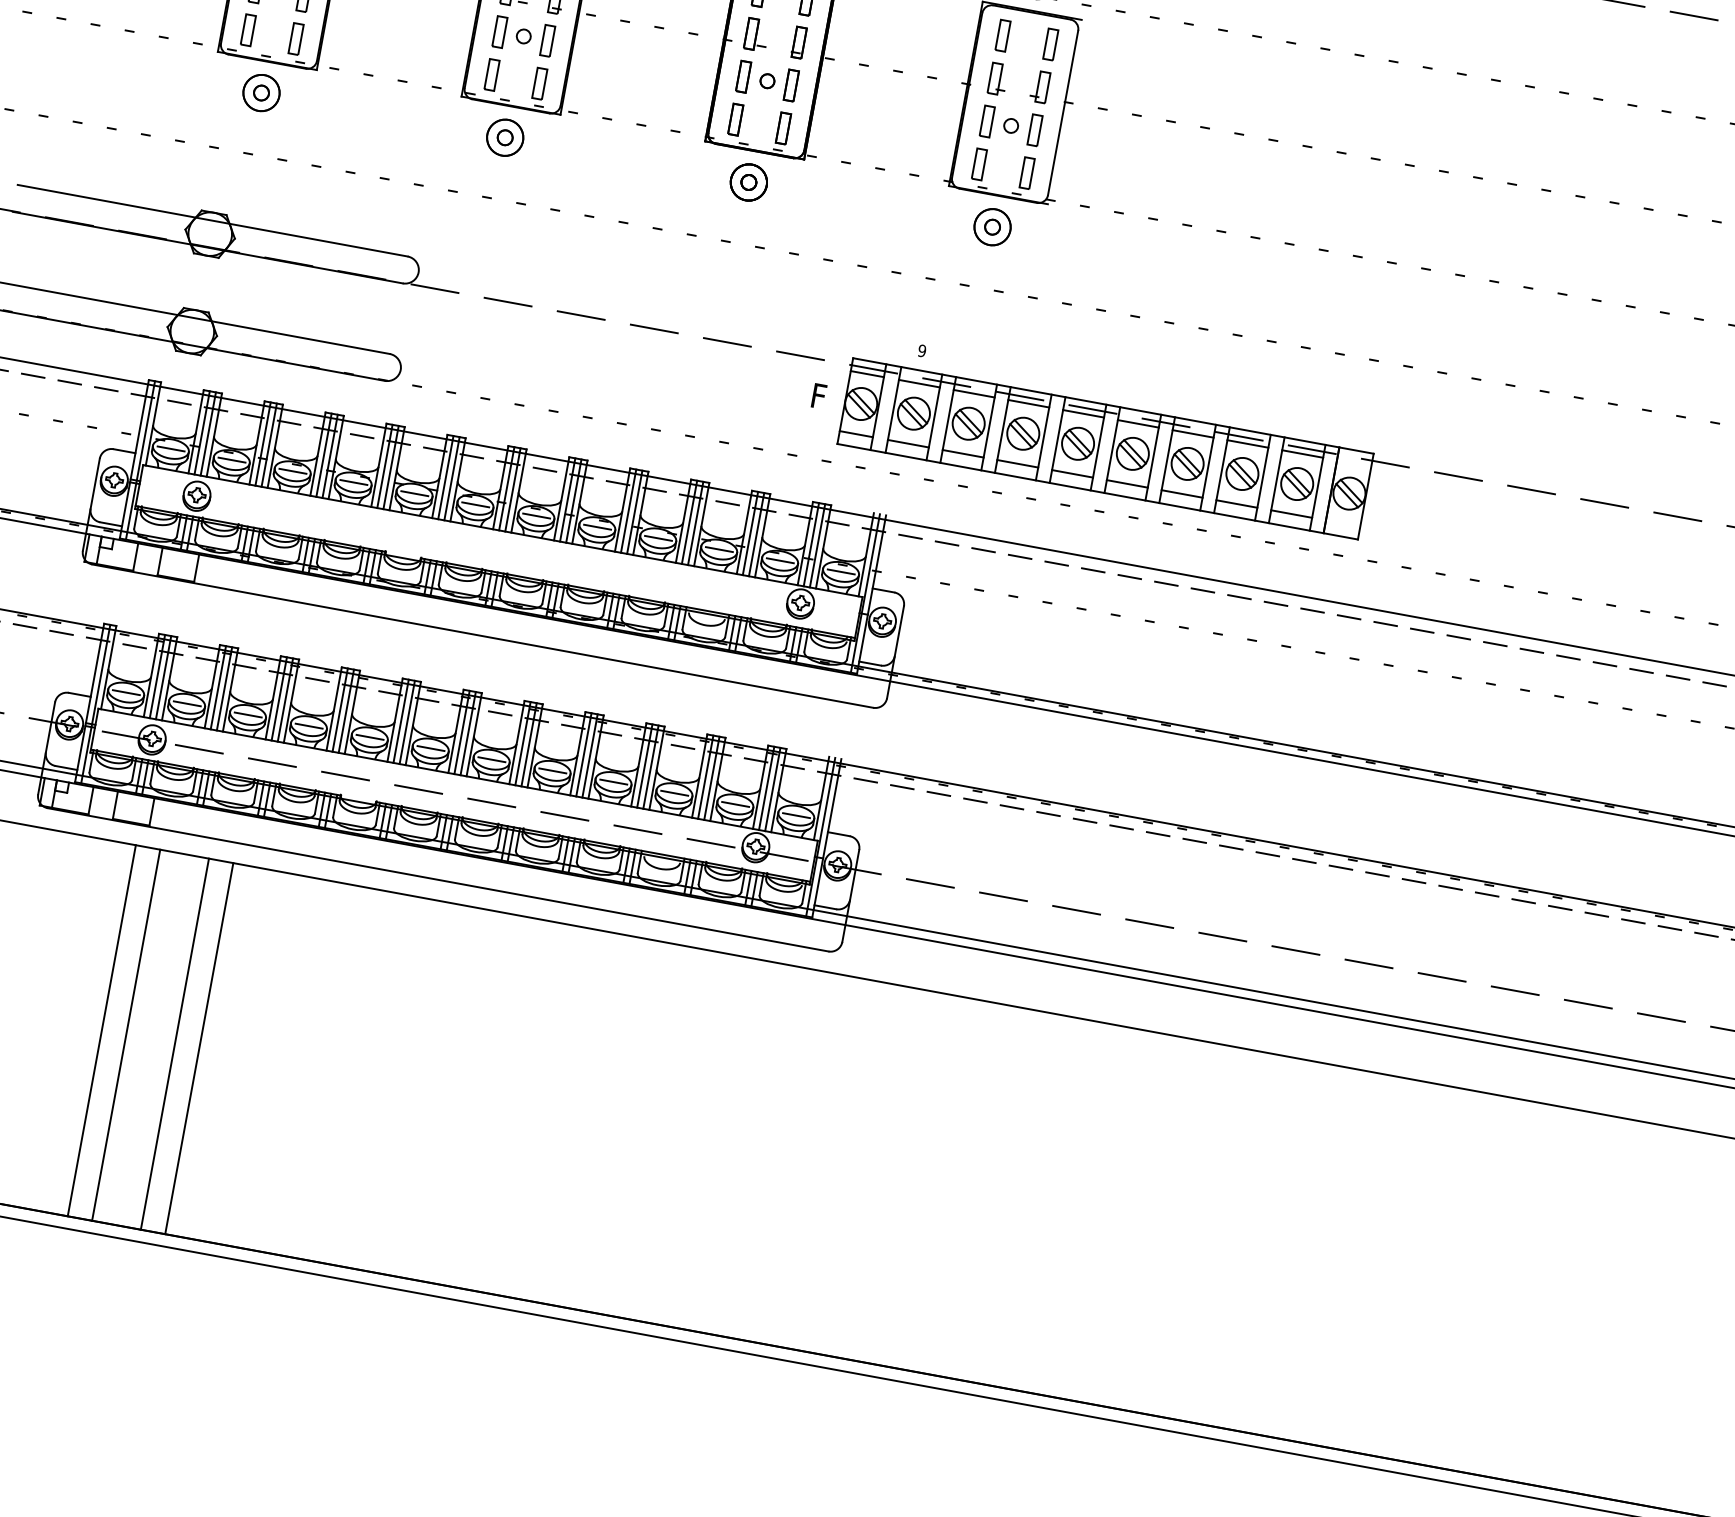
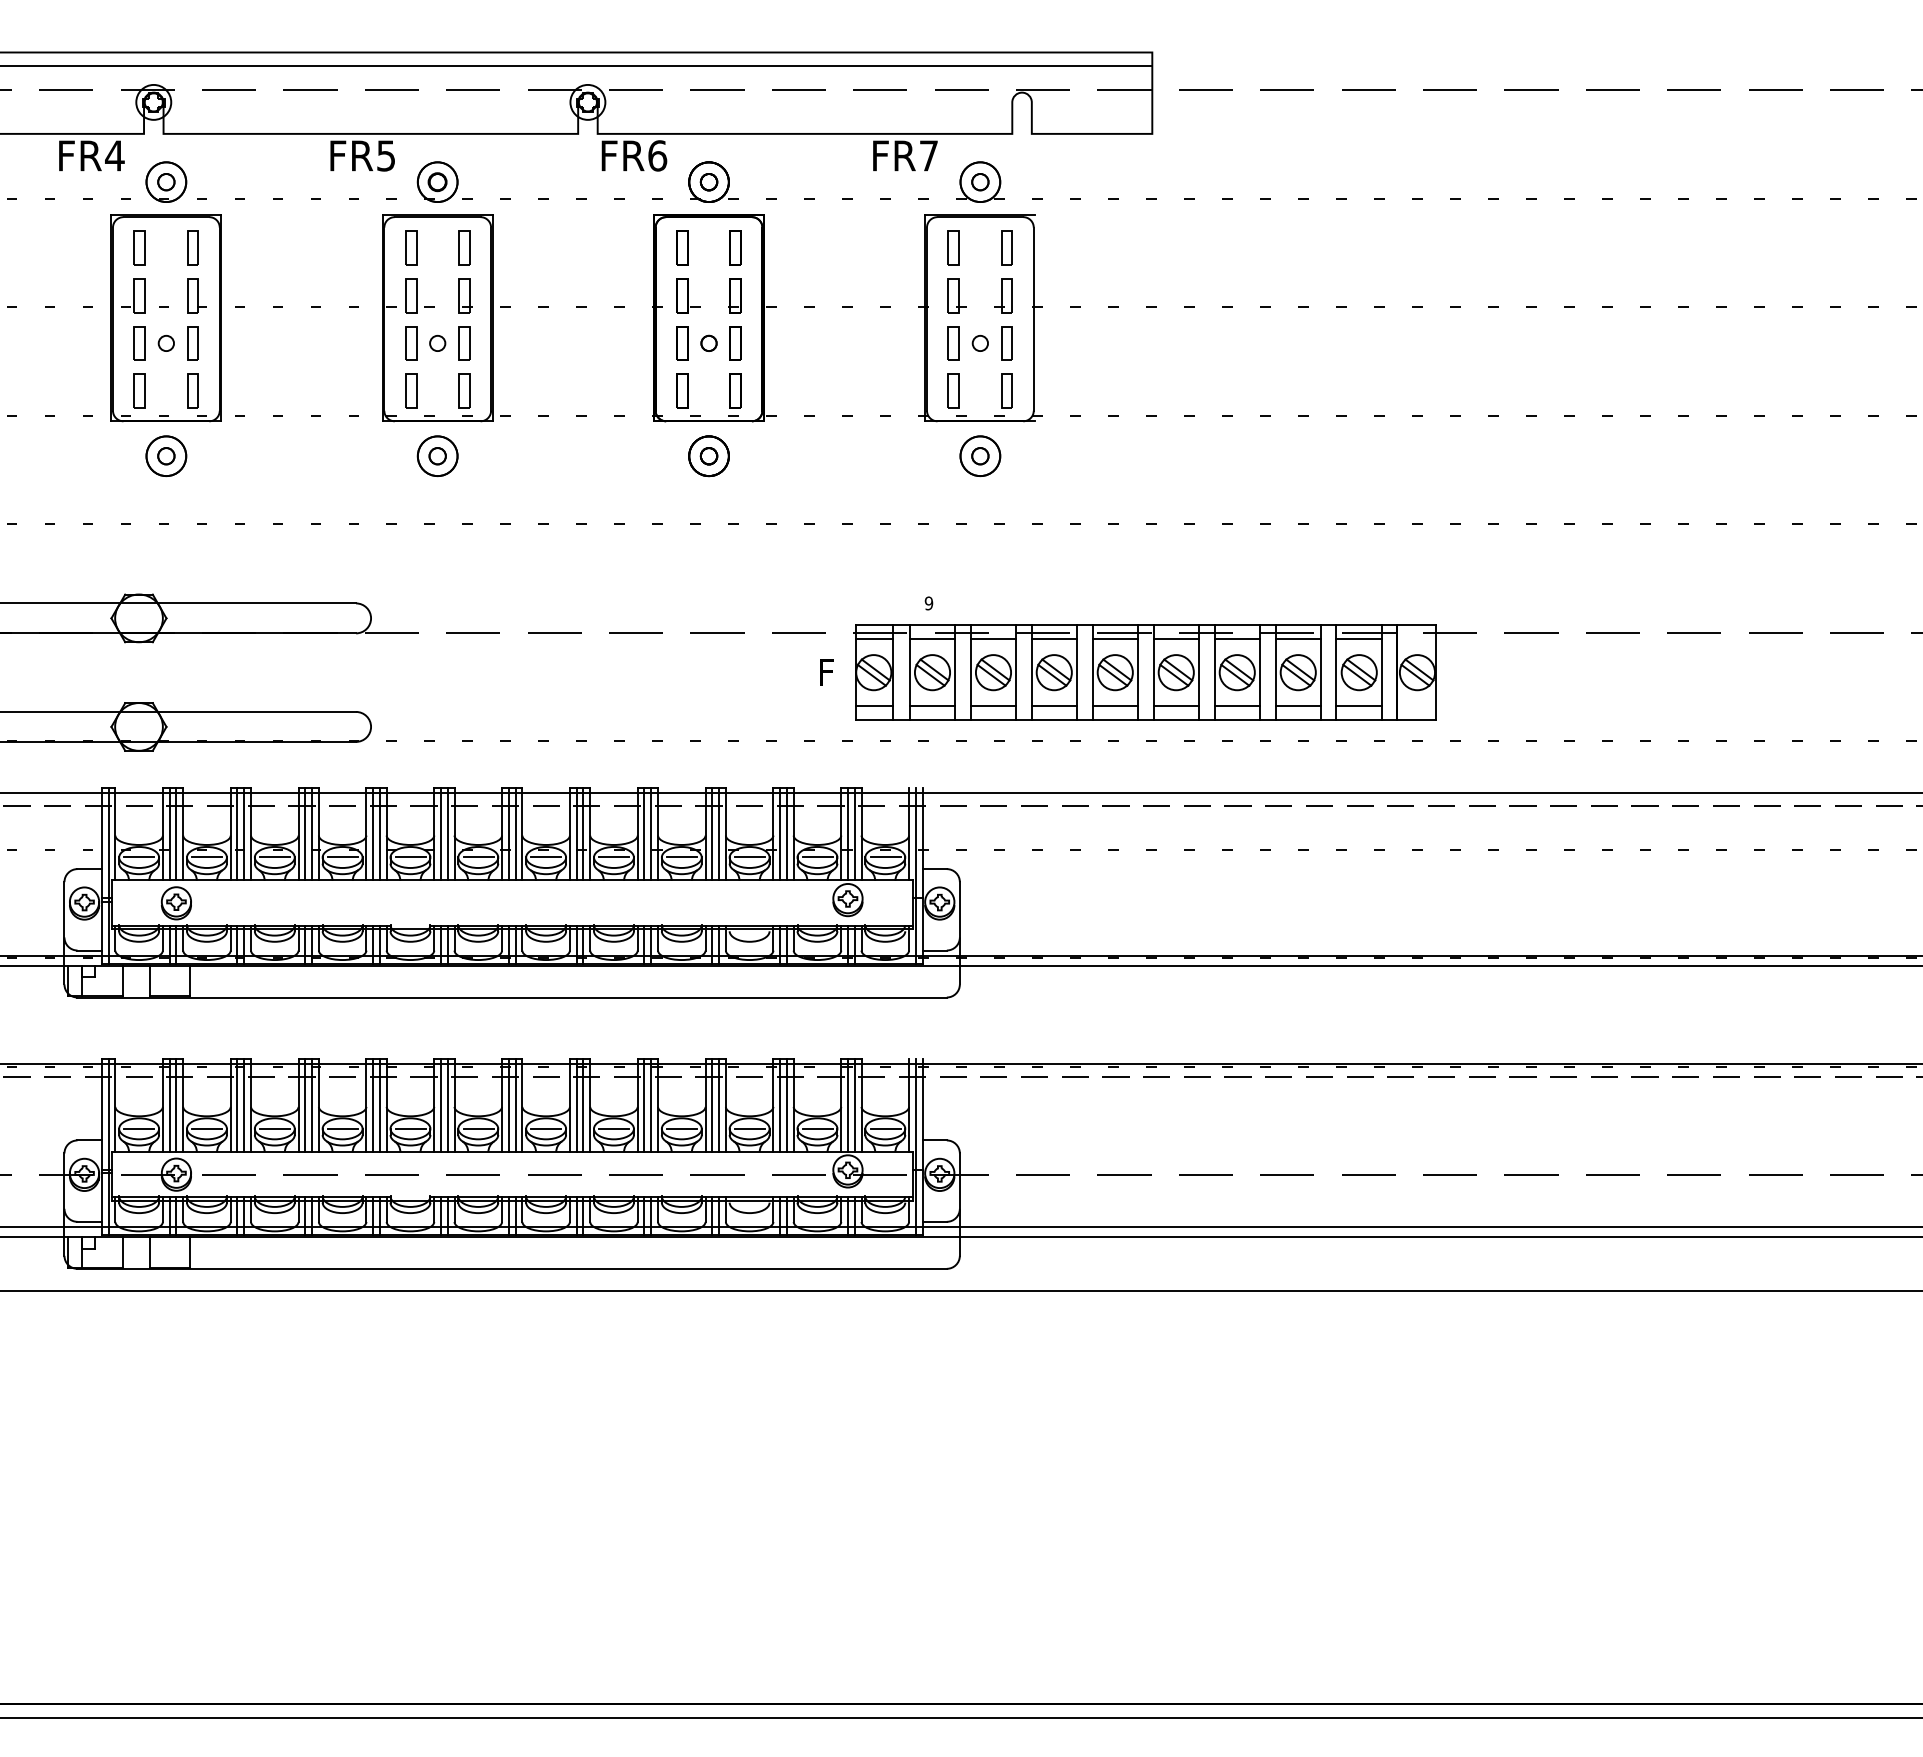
line: (101, 1030) -> (179, 1497), removed
line: (125, 1034) -> (206, 1497), removed
line: (175, 1043) -> (261, 1497), removed
line: (199, 1048) -> (288, 1497), removed

